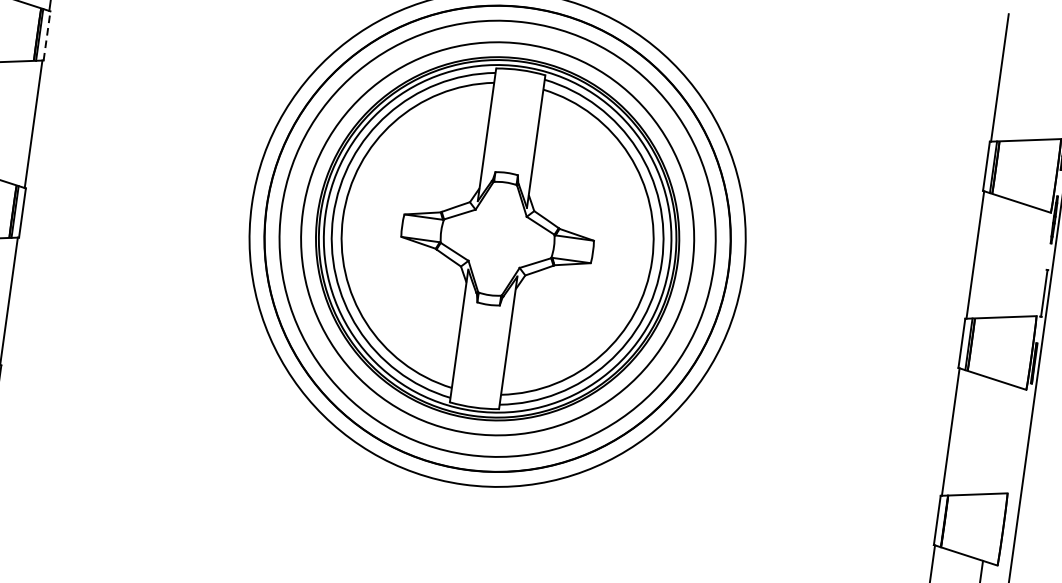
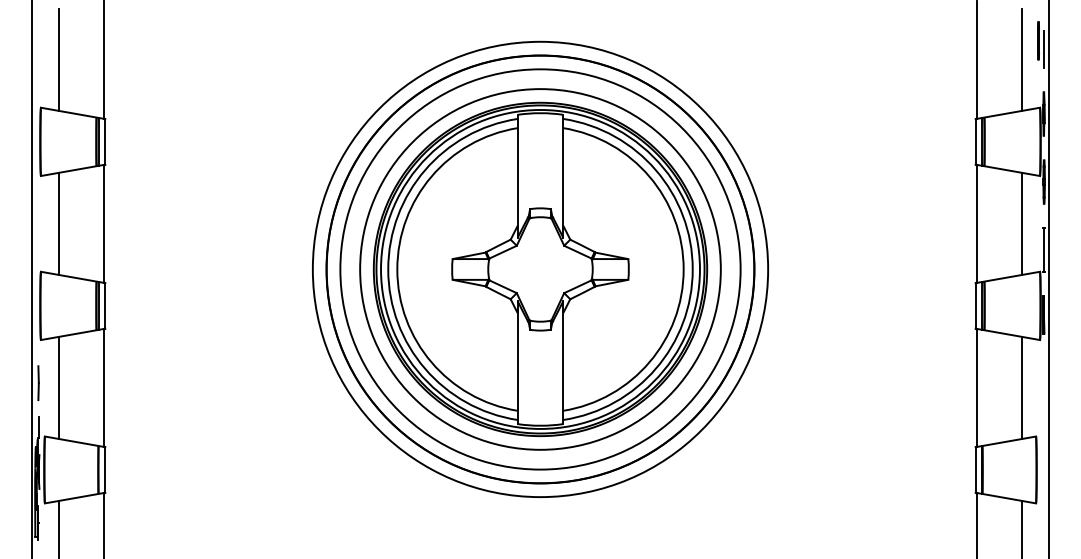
line: (47, 35) -> (105, 141), dashed -> solid
line: (1049, 84) -> (1022, 59), added
line: (1024, 261) -> (1022, 223), added
line: (1000, 438) -> (1022, 387), added

